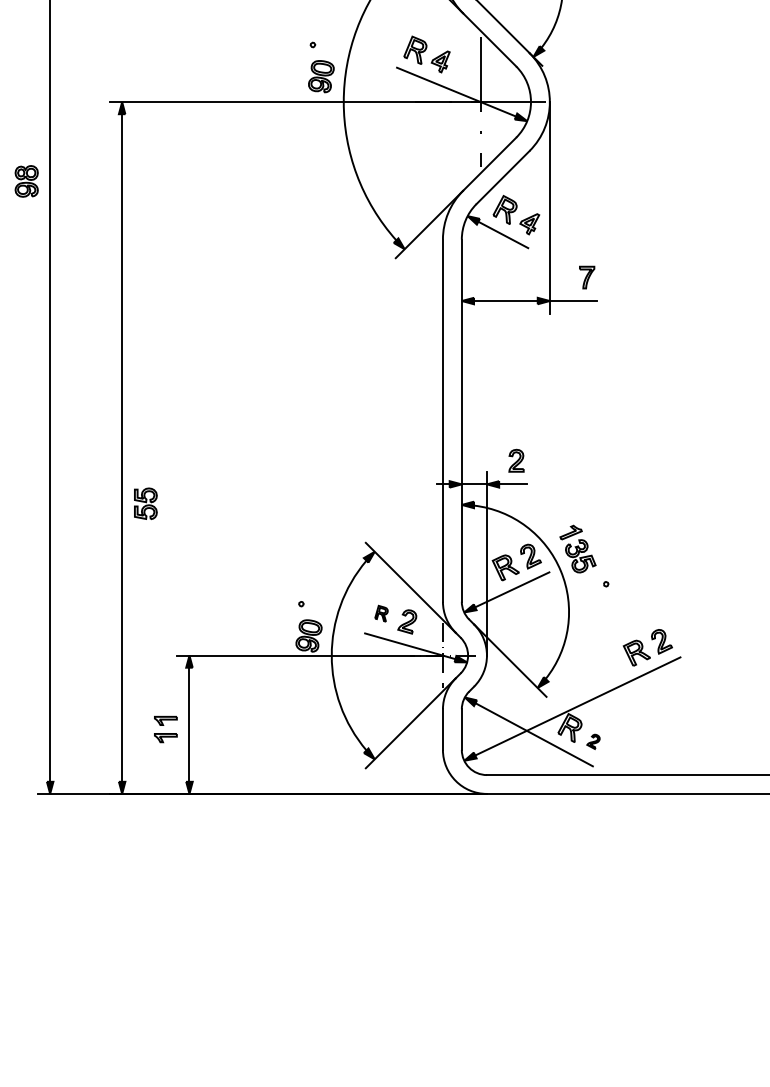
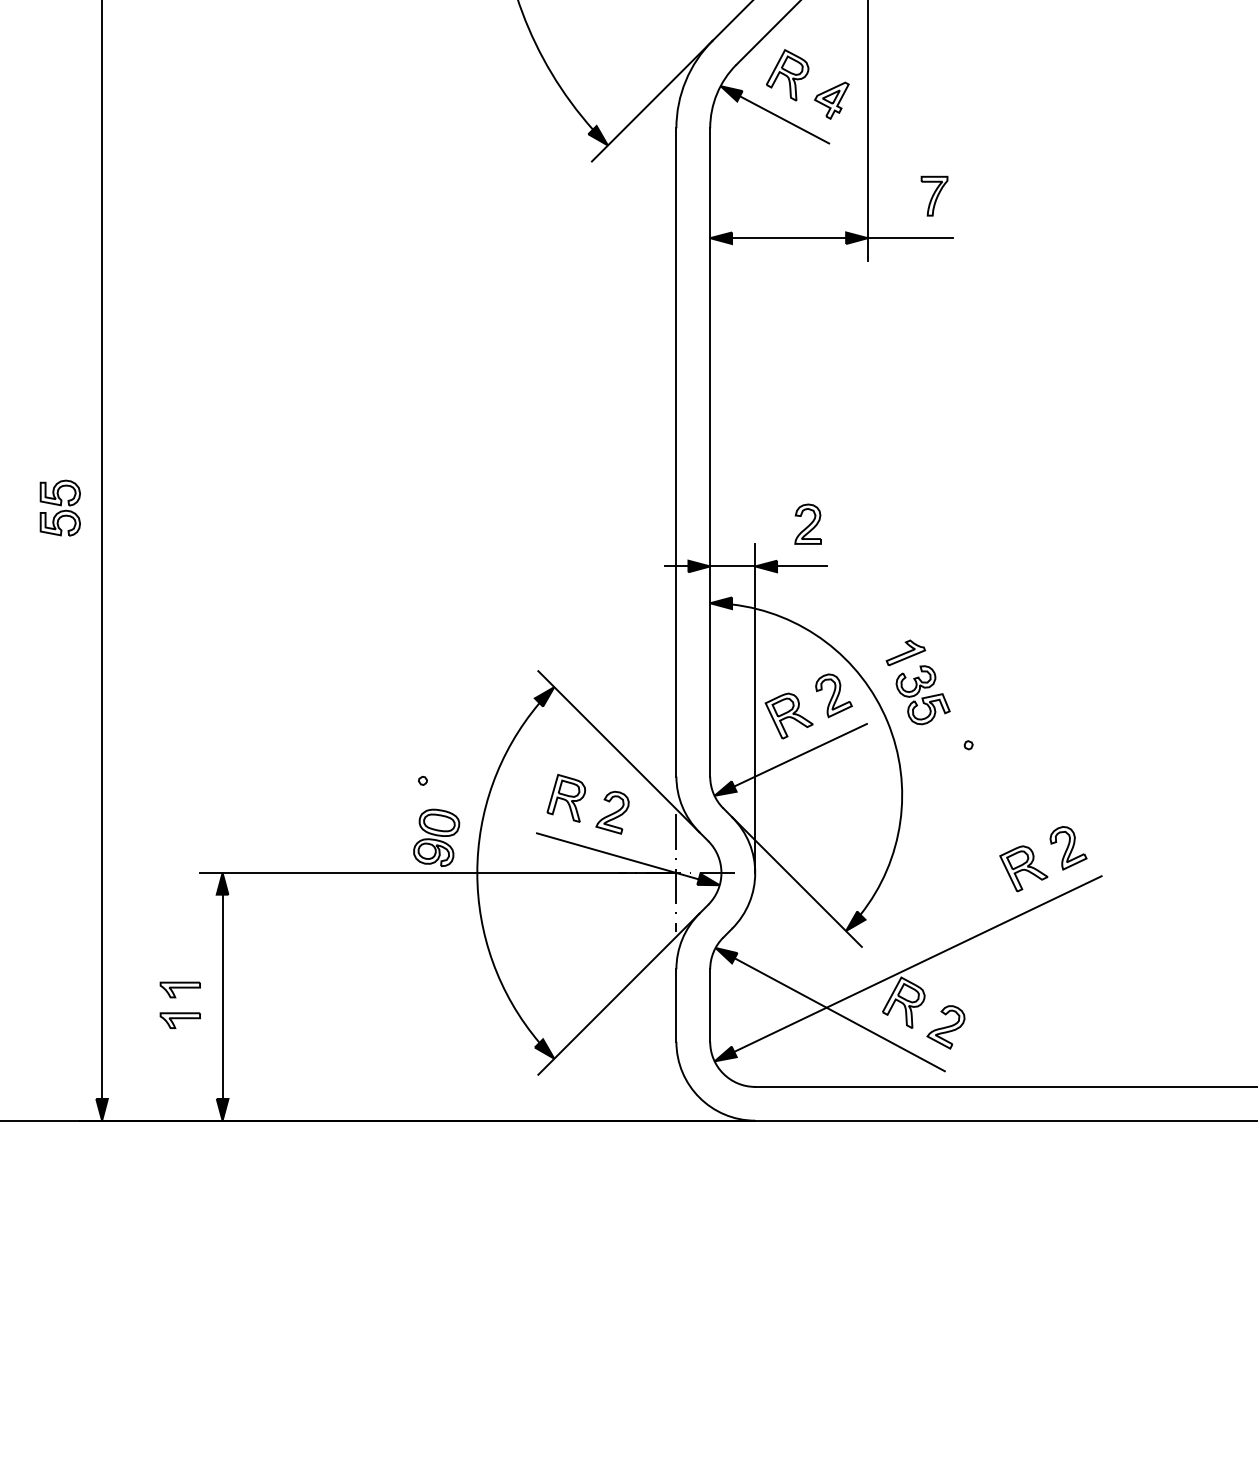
part: (145, 503) -> (59, 507), moved
part: (381, 613) -> (566, 797), size x1.67
part: (593, 741) -> (945, 1026), size x1.67

